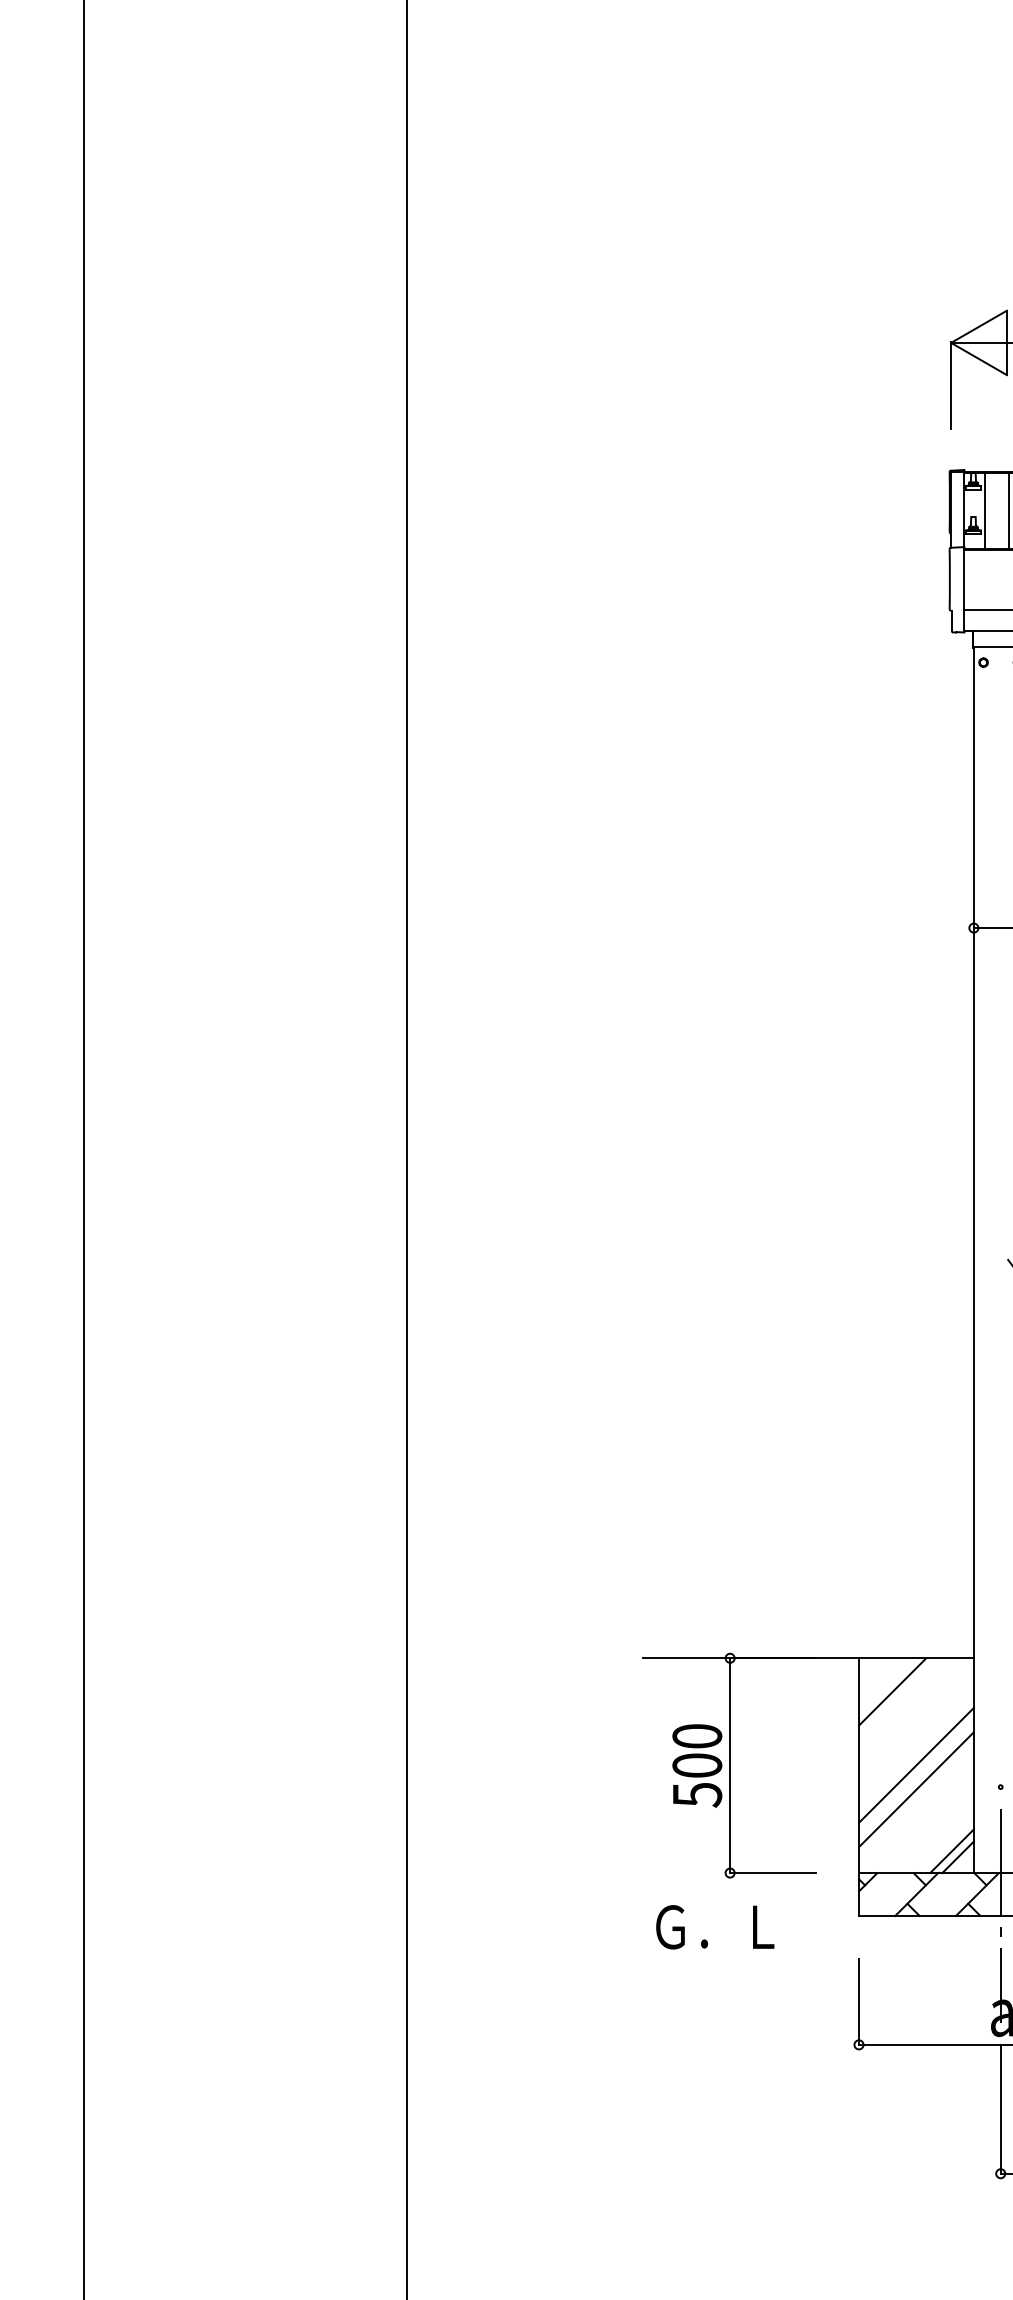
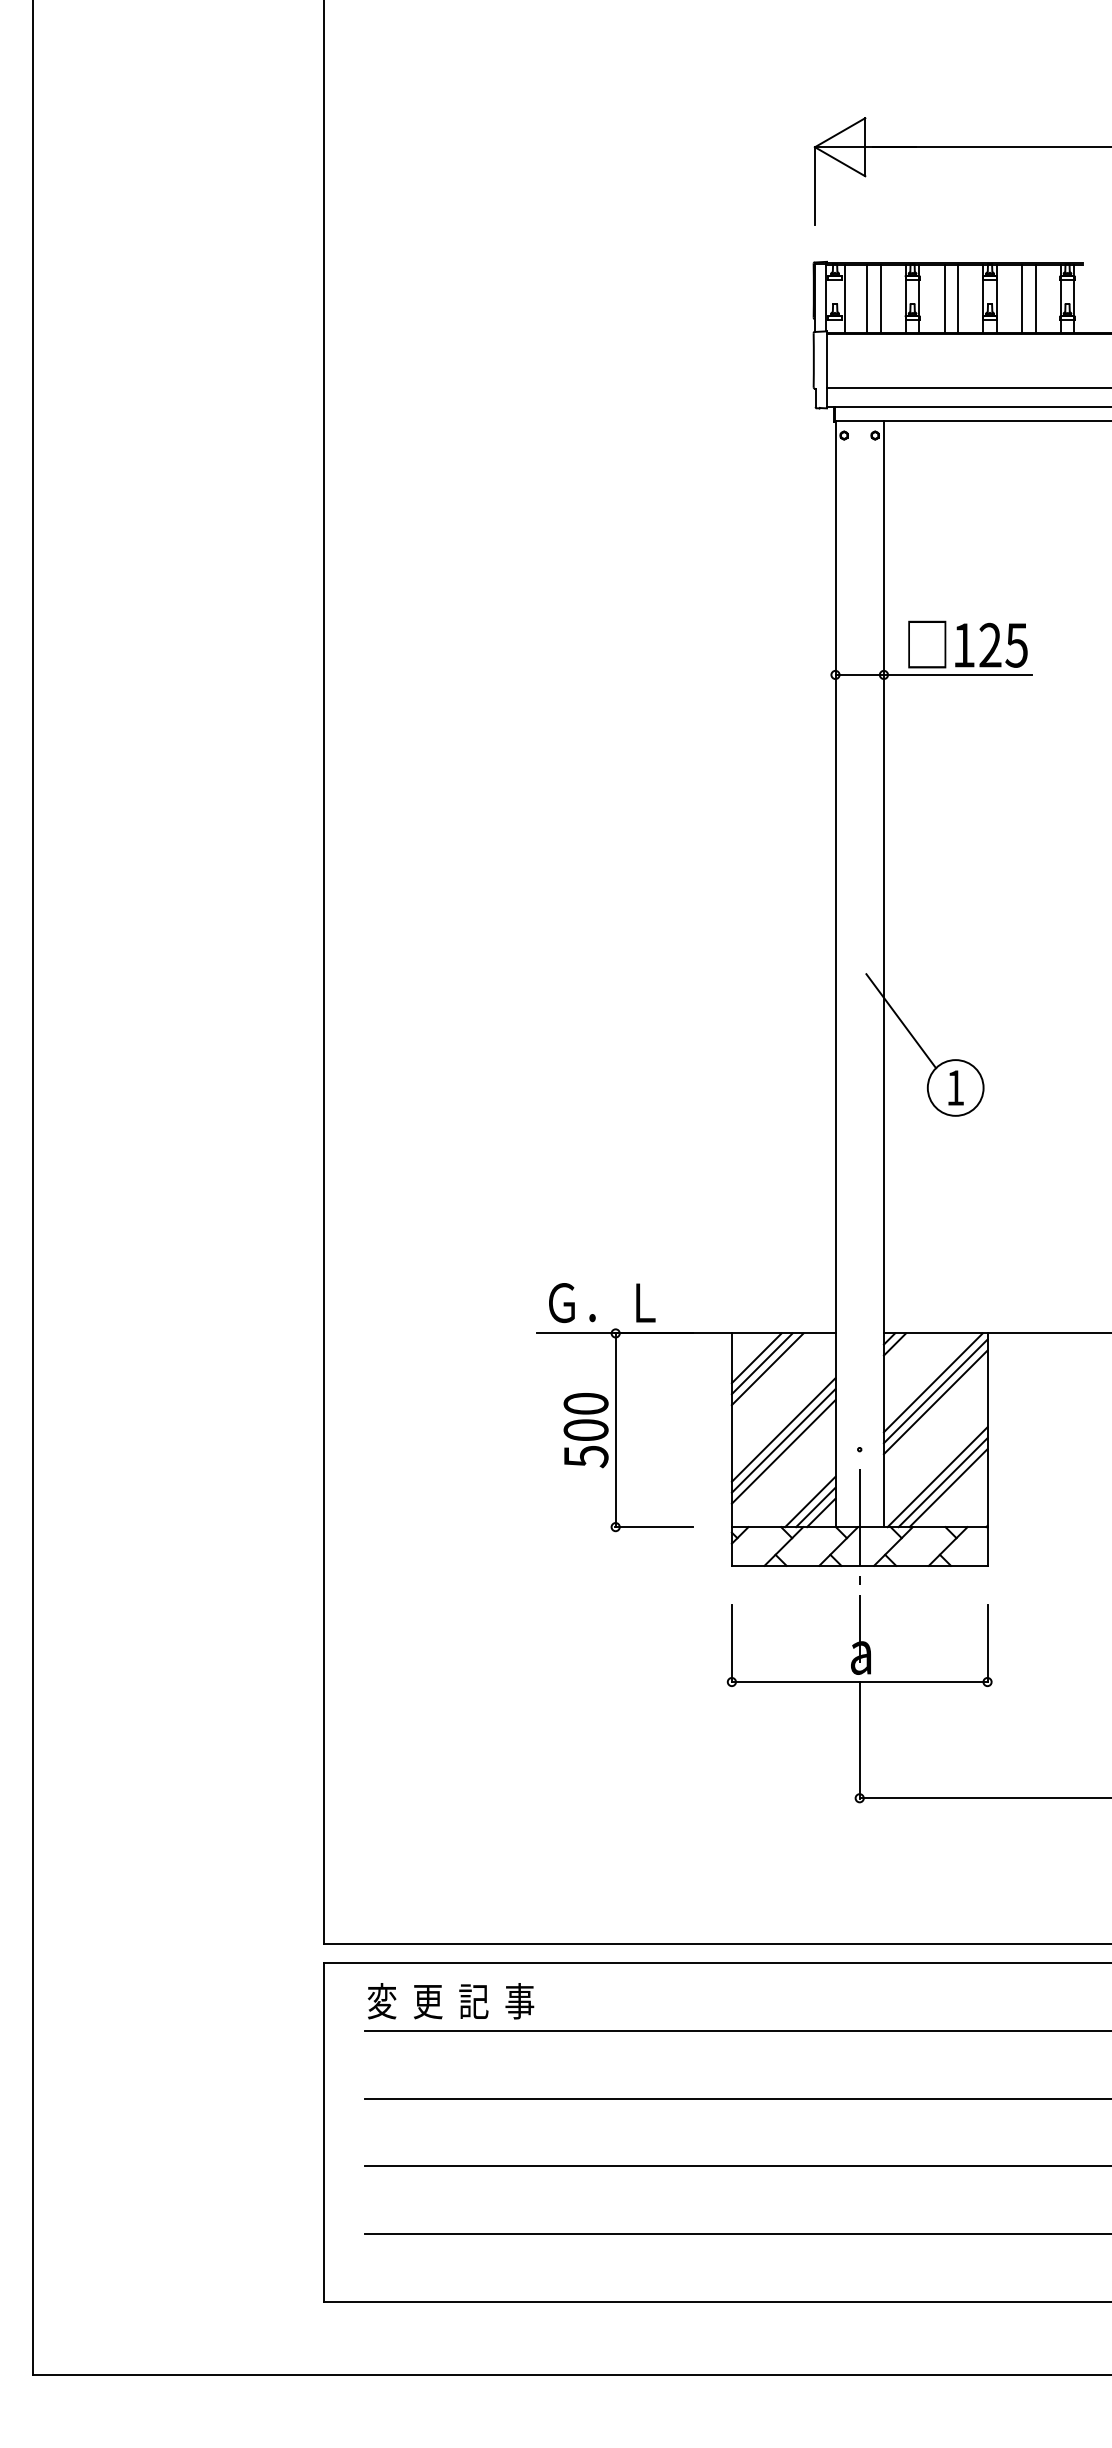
line: (886, 1686) -> (756, 1358), added
line: (898, 1698) -> (767, 1369), added
line: (916, 1777) -> (783, 1440), added
line: (946, 1844) -> (810, 1501), added
text: (715, 1926) -> (602, 1302), moved

